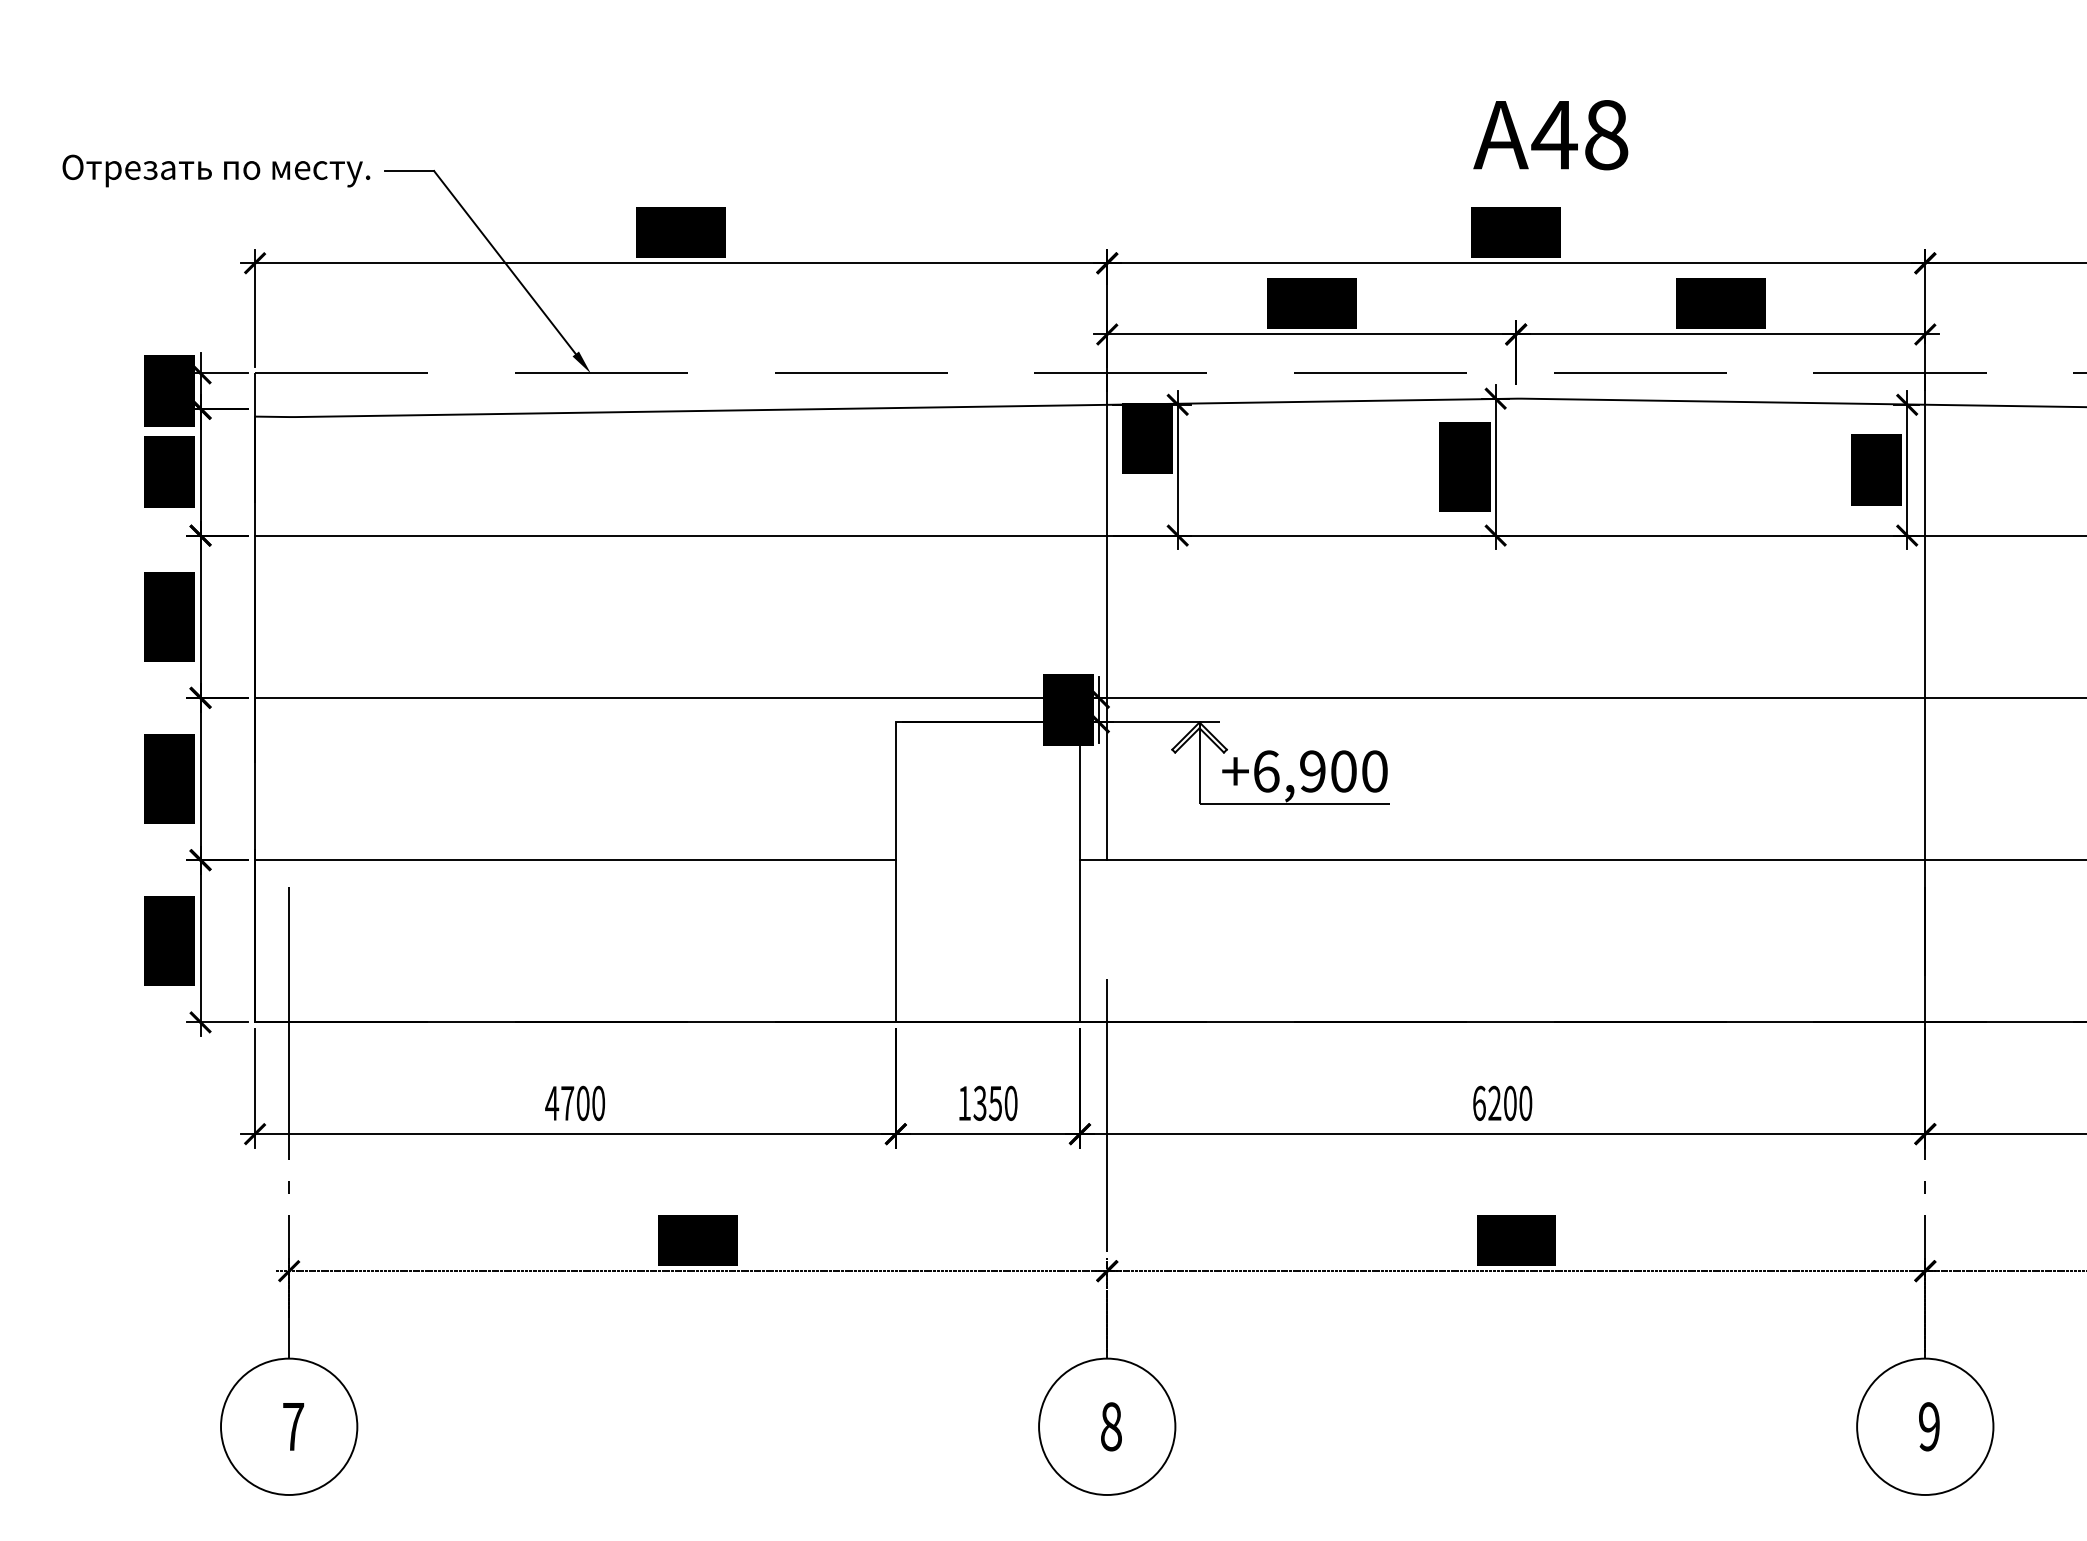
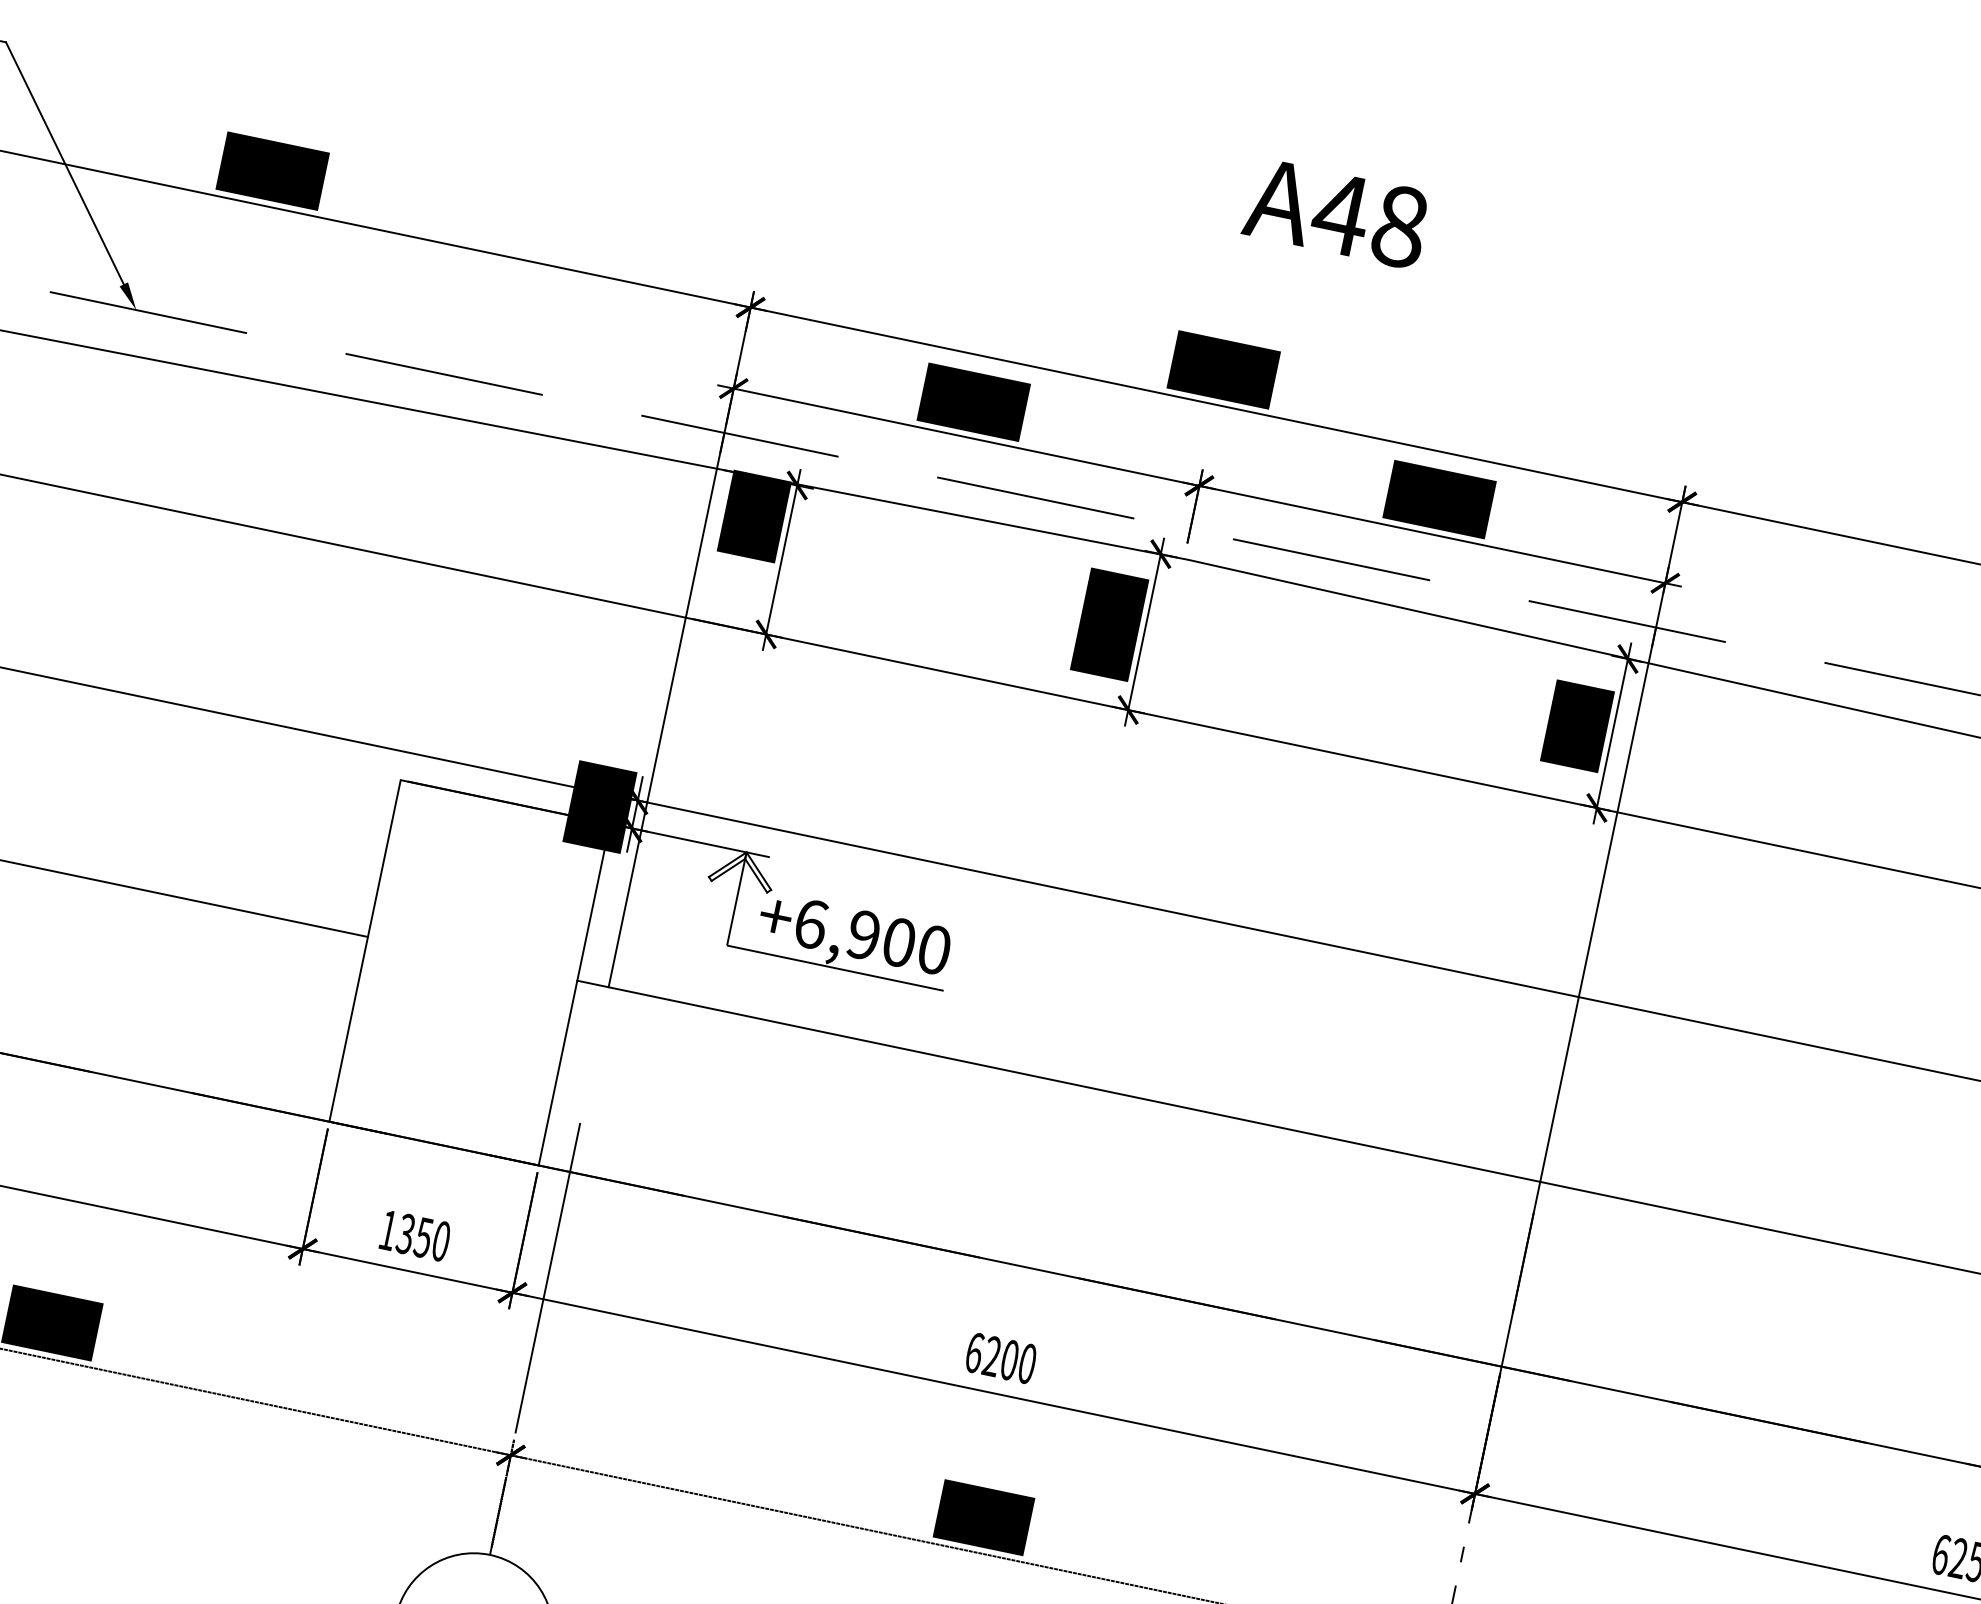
text: (1550, 135) -> (1336, 213), moved

